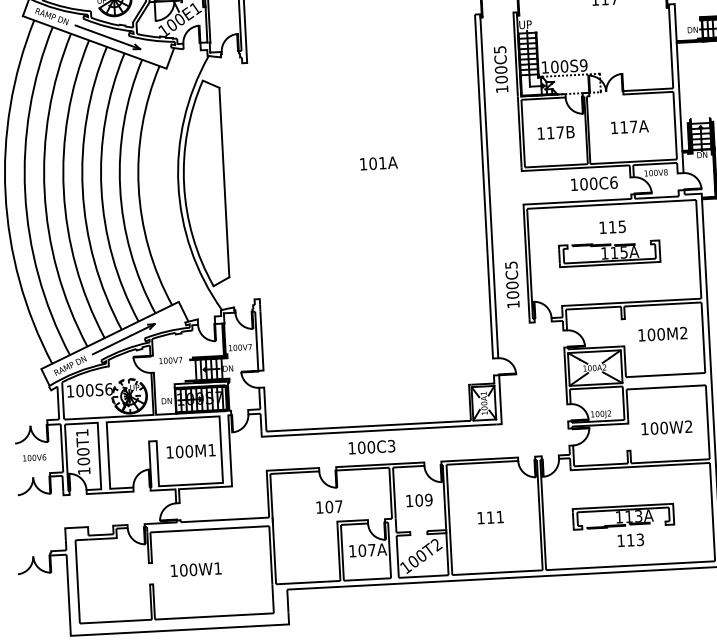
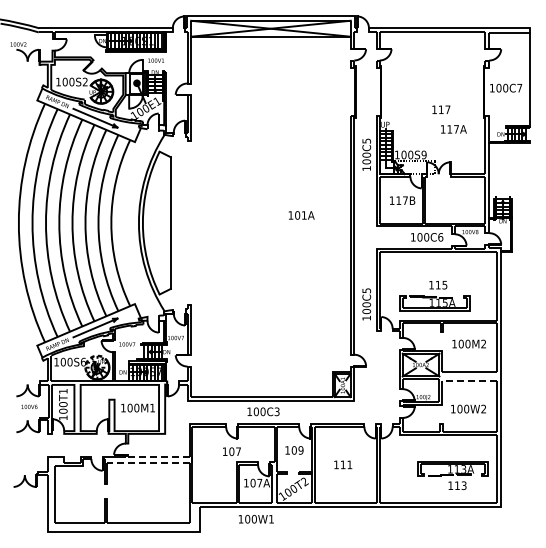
text: (629, 127) -> (453, 129), moved
text: (378, 163) -> (301, 215), moved
part: (608, 243) -> (434, 296), moved
line: (666, 388) -> (469, 381), solid -> dashed
line: (224, 519) -> (158, 456), solid -> dashed
part: (622, 526) -> (452, 475), moved
line: (208, 528) -> (147, 462), solid -> dashed
text: (196, 568) -> (256, 518), moved

